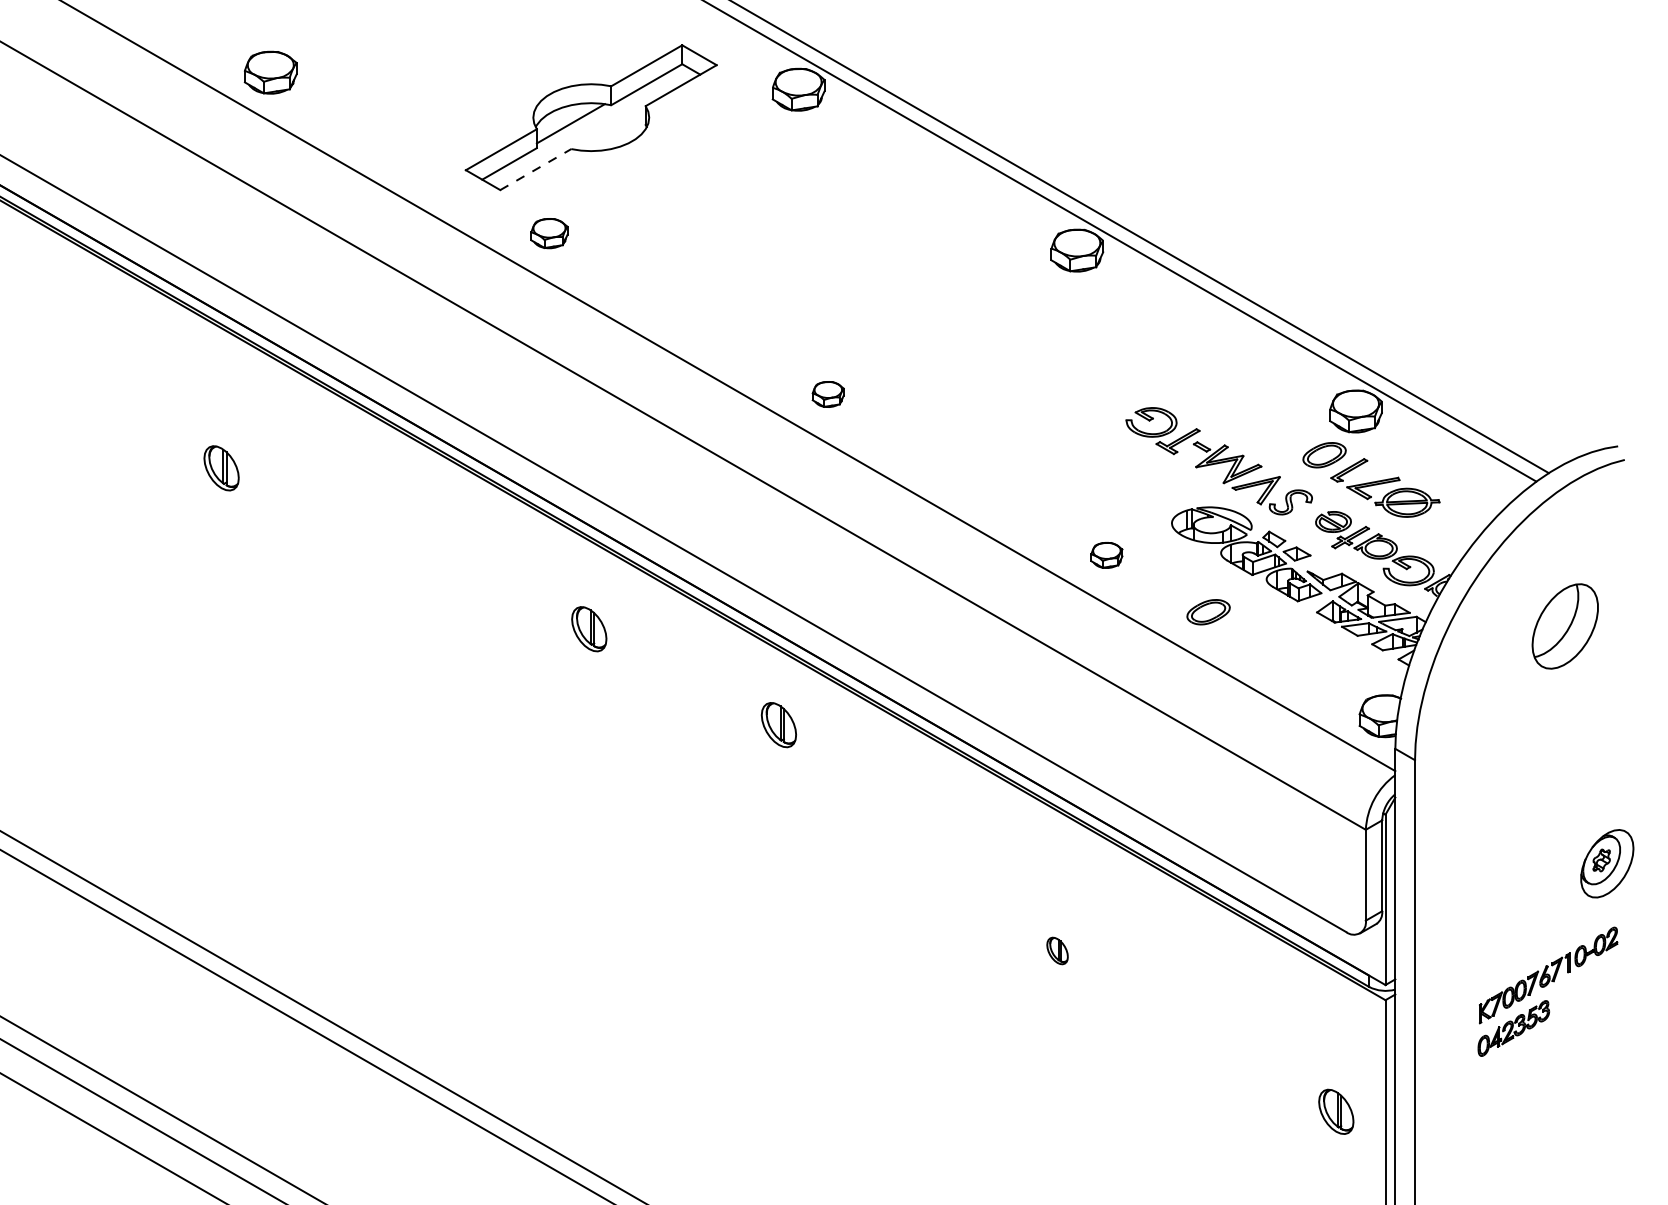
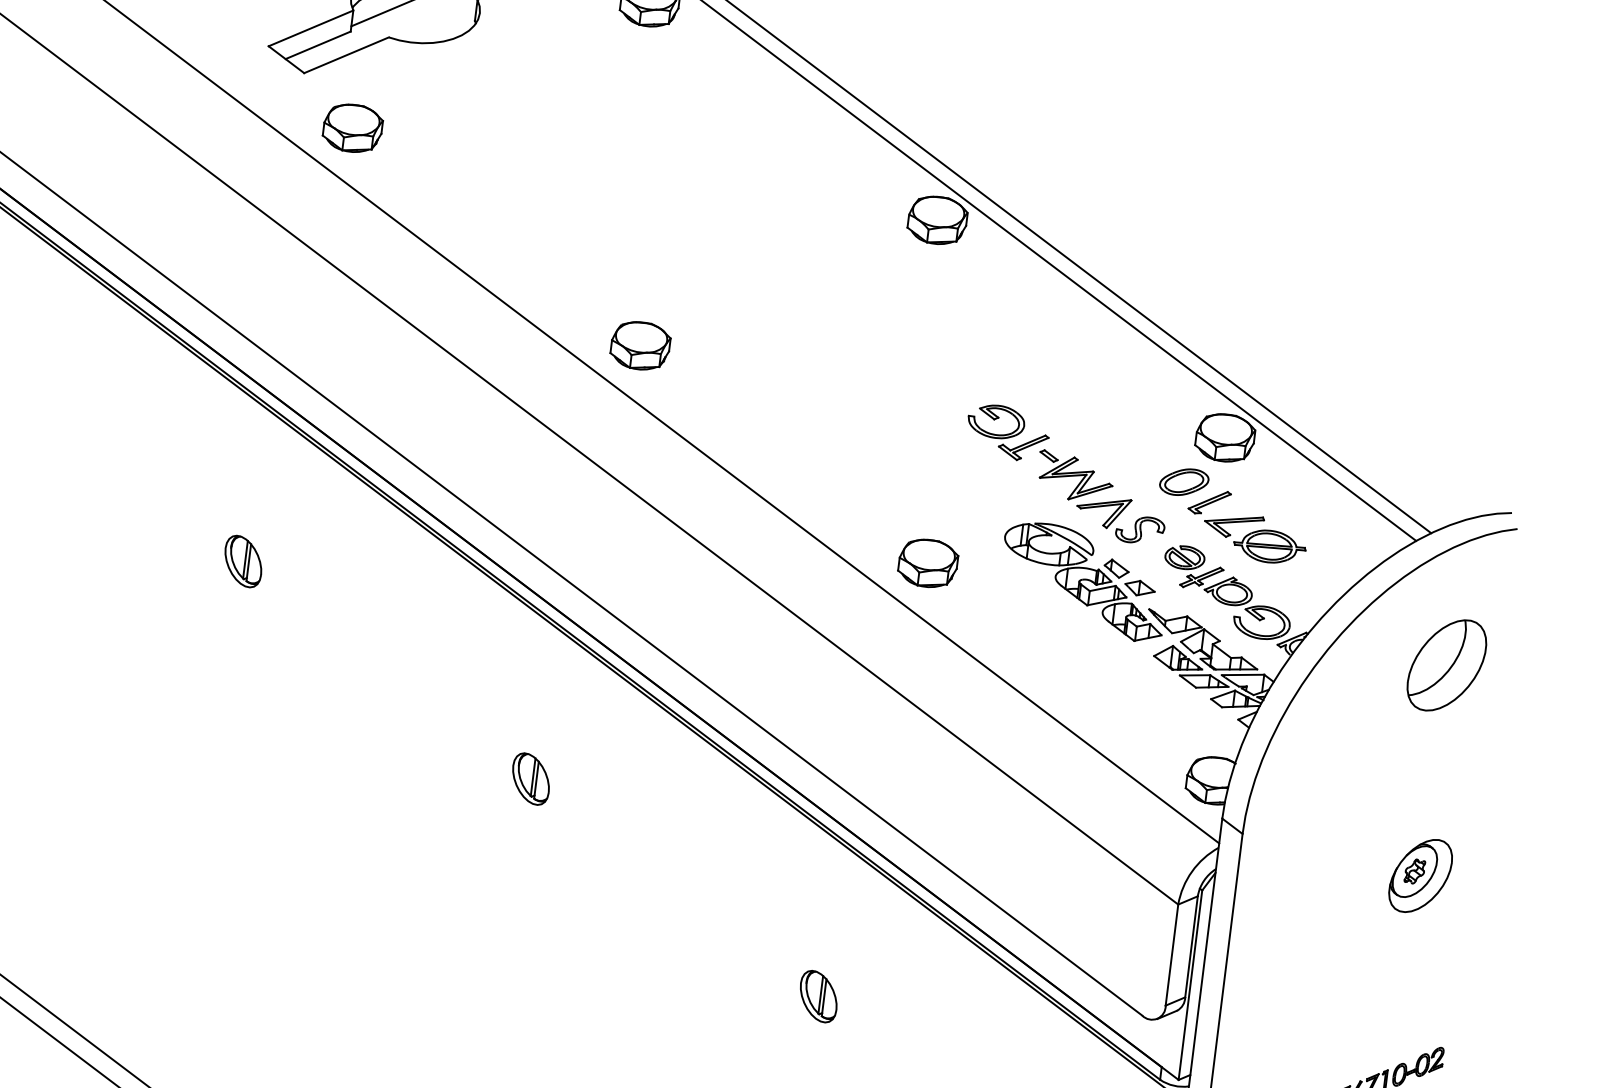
line: (535, 169) -> (346, 55), dashed -> solid
part: (549, 233) -> (352, 128), size x1.43
part: (828, 394) -> (640, 345), size x1.67
part: (1106, 555) -> (927, 563), size x1.67
part: (1208, 612) -> (1033, 641), removed
part: (1564, 626) -> (1445, 665), moved
part: (589, 629) -> (243, 561), moved
part: (778, 725) -> (530, 779), moved
part: (1607, 863) -> (1420, 875), moved
part: (1057, 950) -> (818, 996), size x1.67

